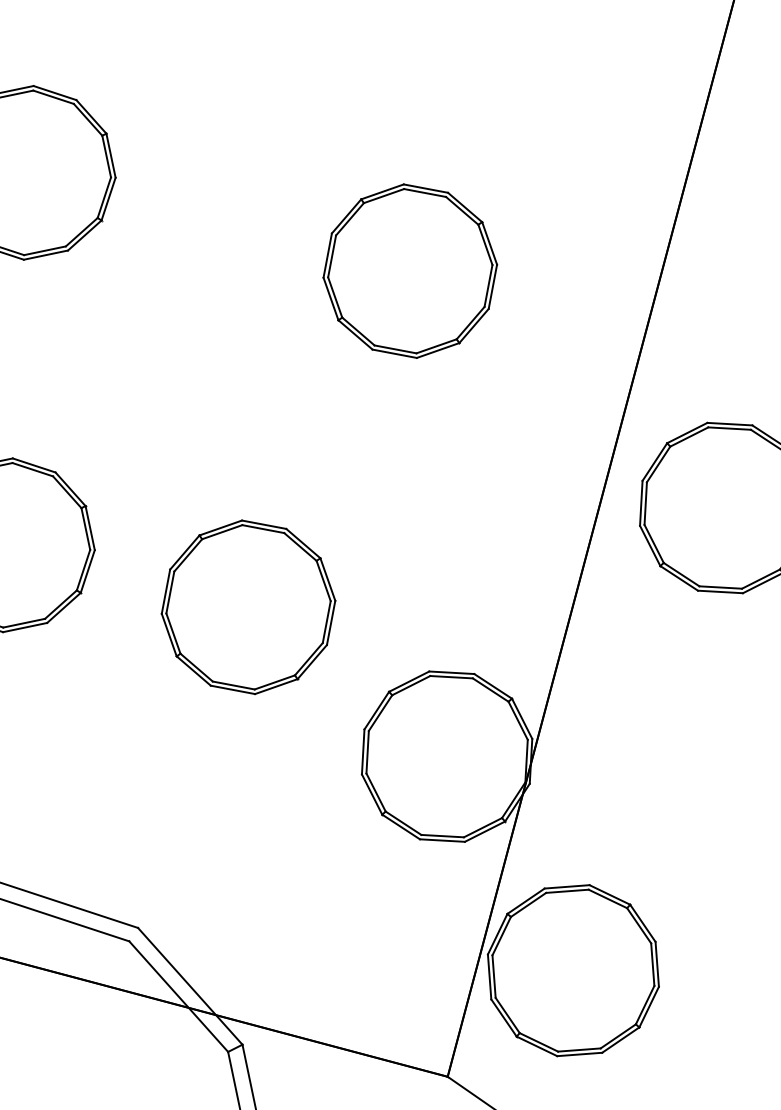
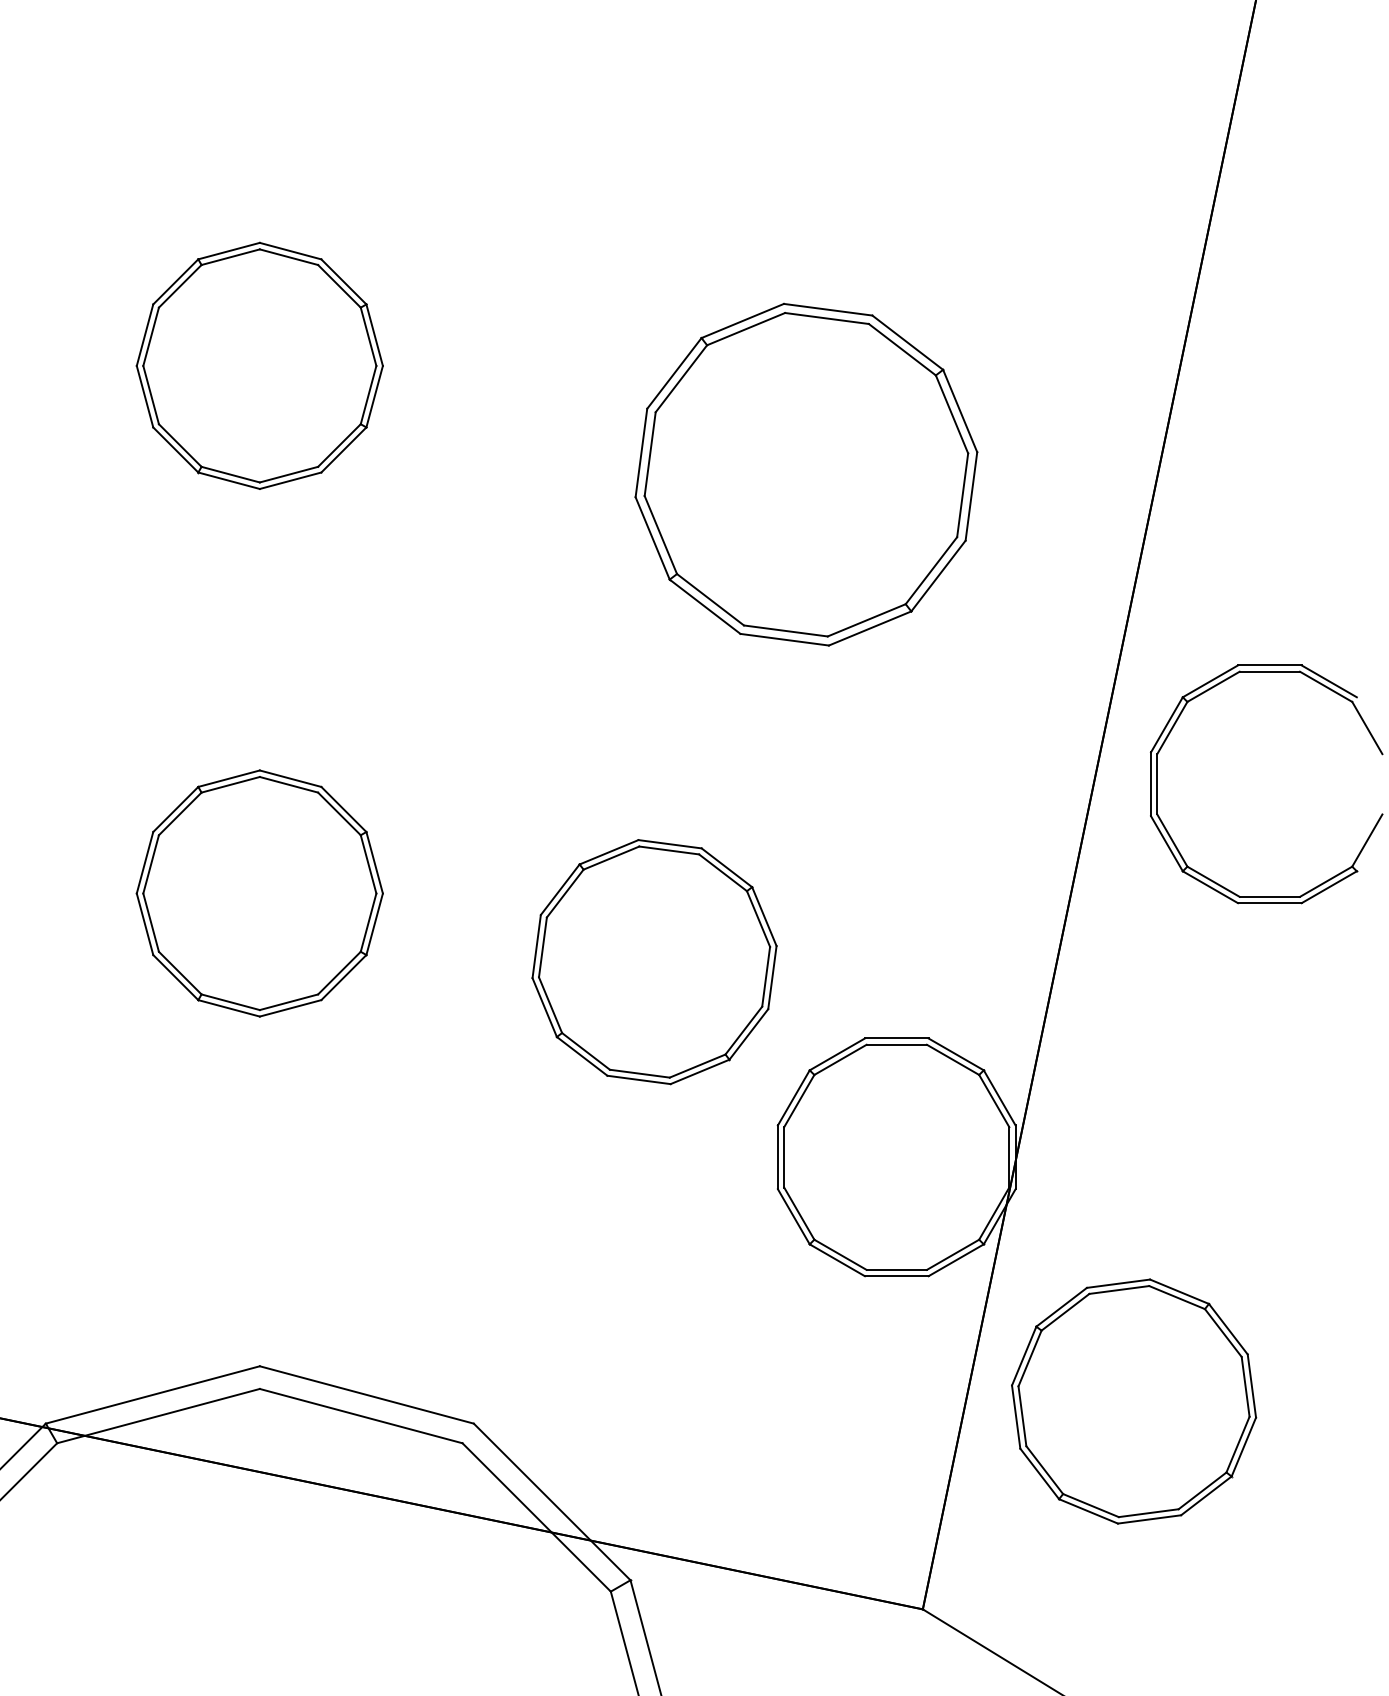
part: (410, 271) -> (806, 474), size x1.4
part: (248, 607) -> (654, 962), moved
part: (573, 970) -> (1134, 1401), moved

